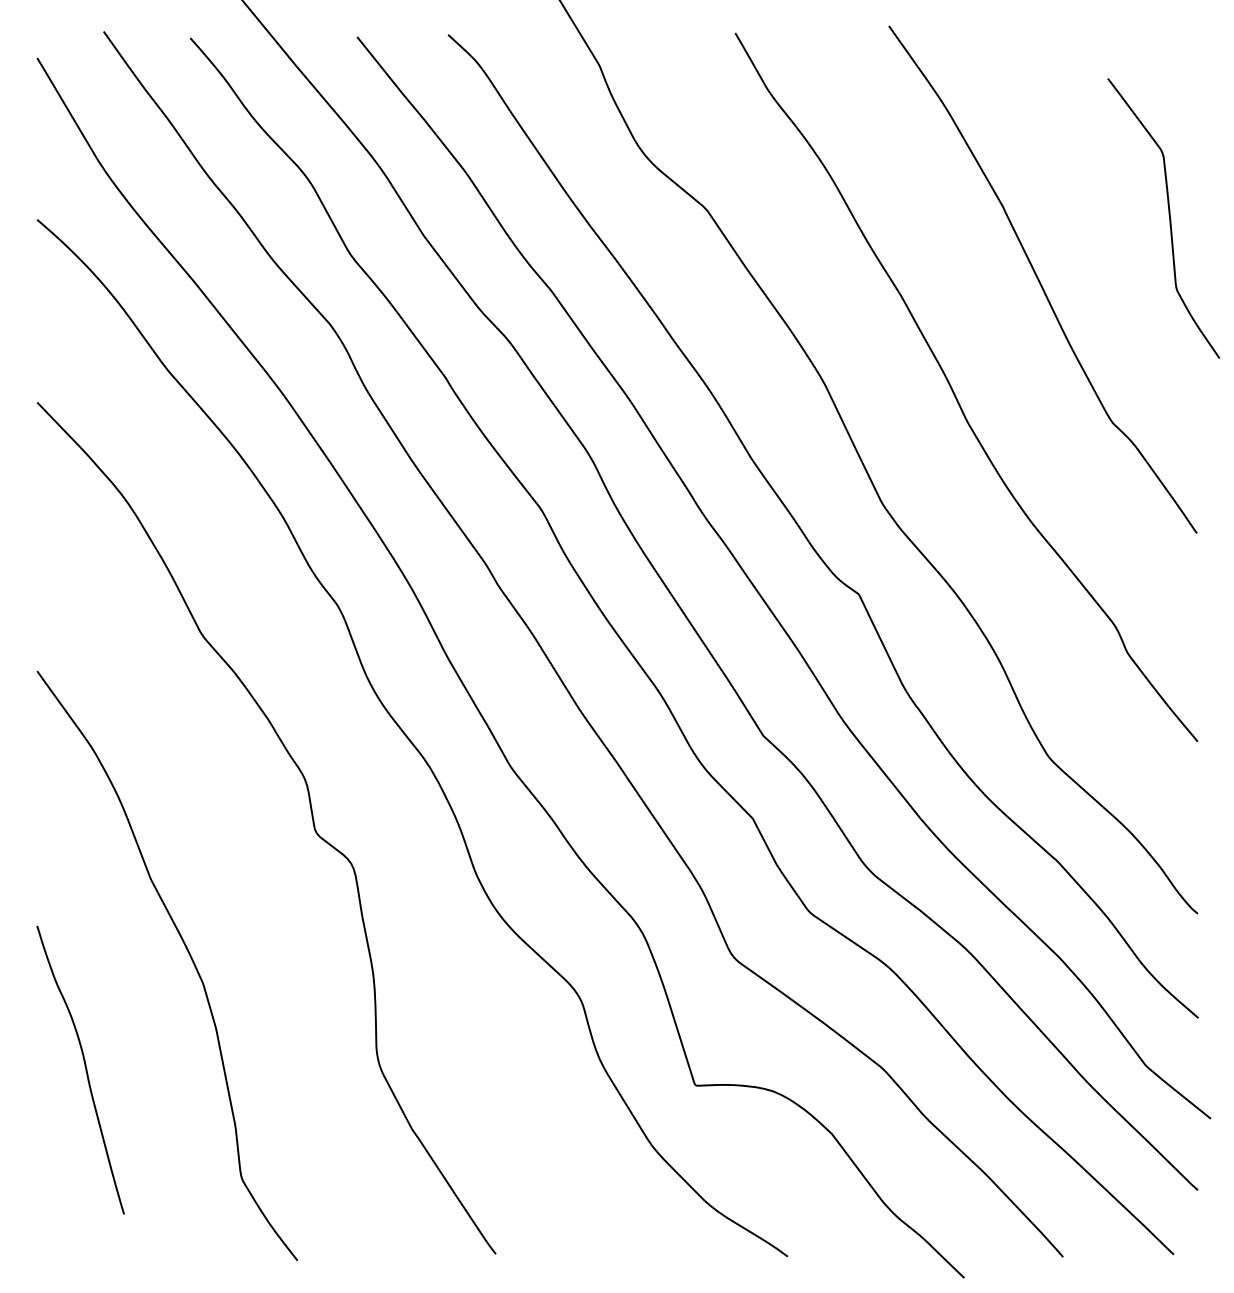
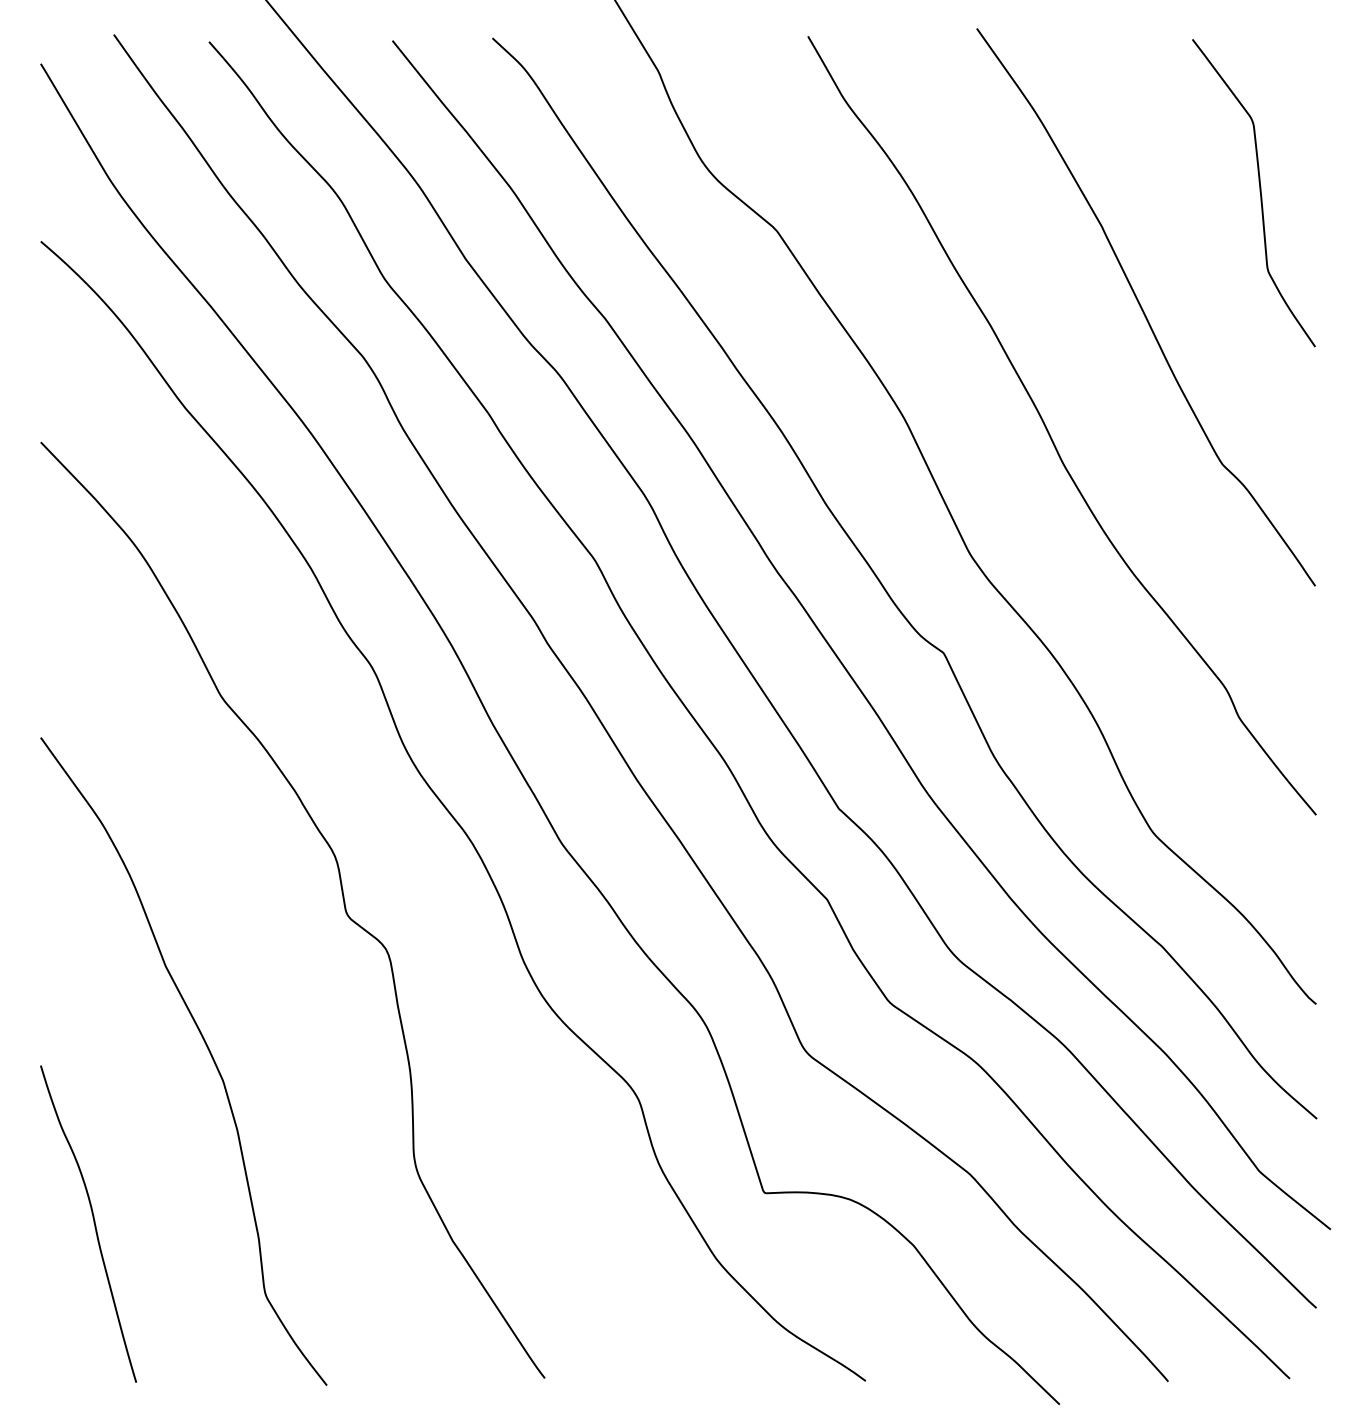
curve: (1168, 217) -> (1259, 192), moved
curve: (85, 1069) -> (93, 1223), moved

